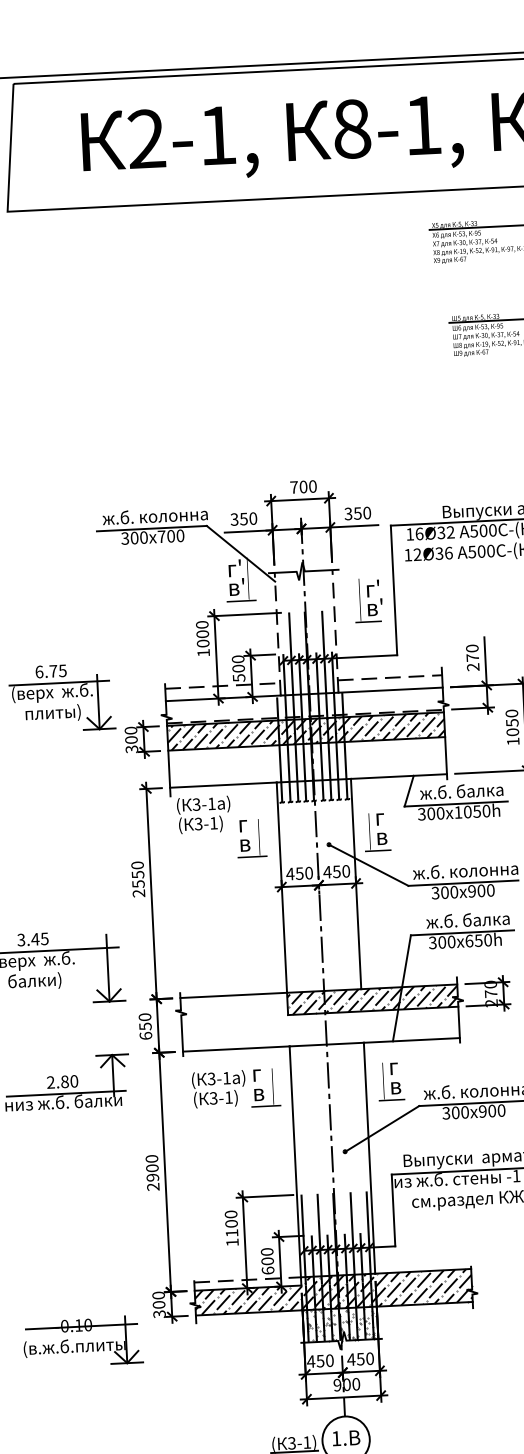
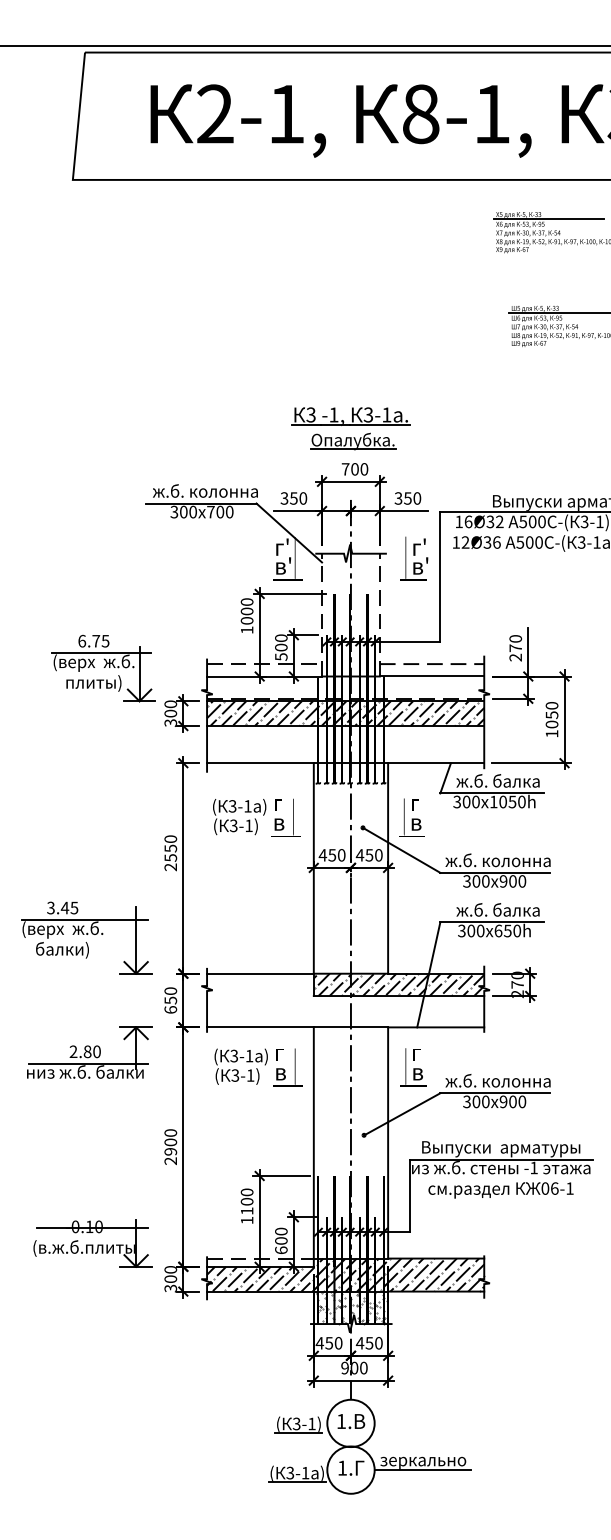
part: (297, 446) -> (350, 428), added
text: (368, 600) -> (414, 558), moved
text: (203, 815) -> (239, 817), moved
part: (82, 1341) -> (92, 1243), moved

